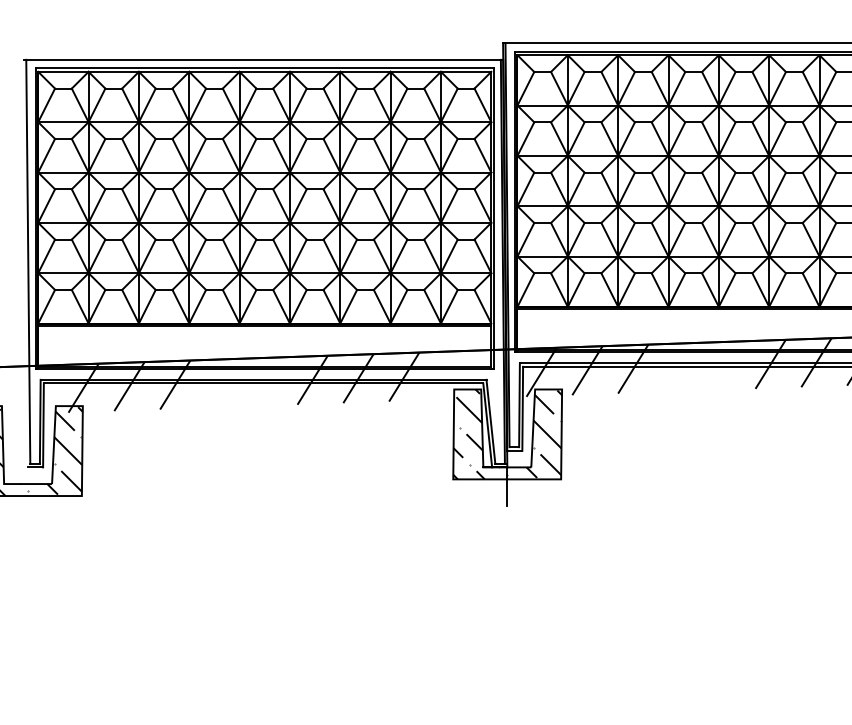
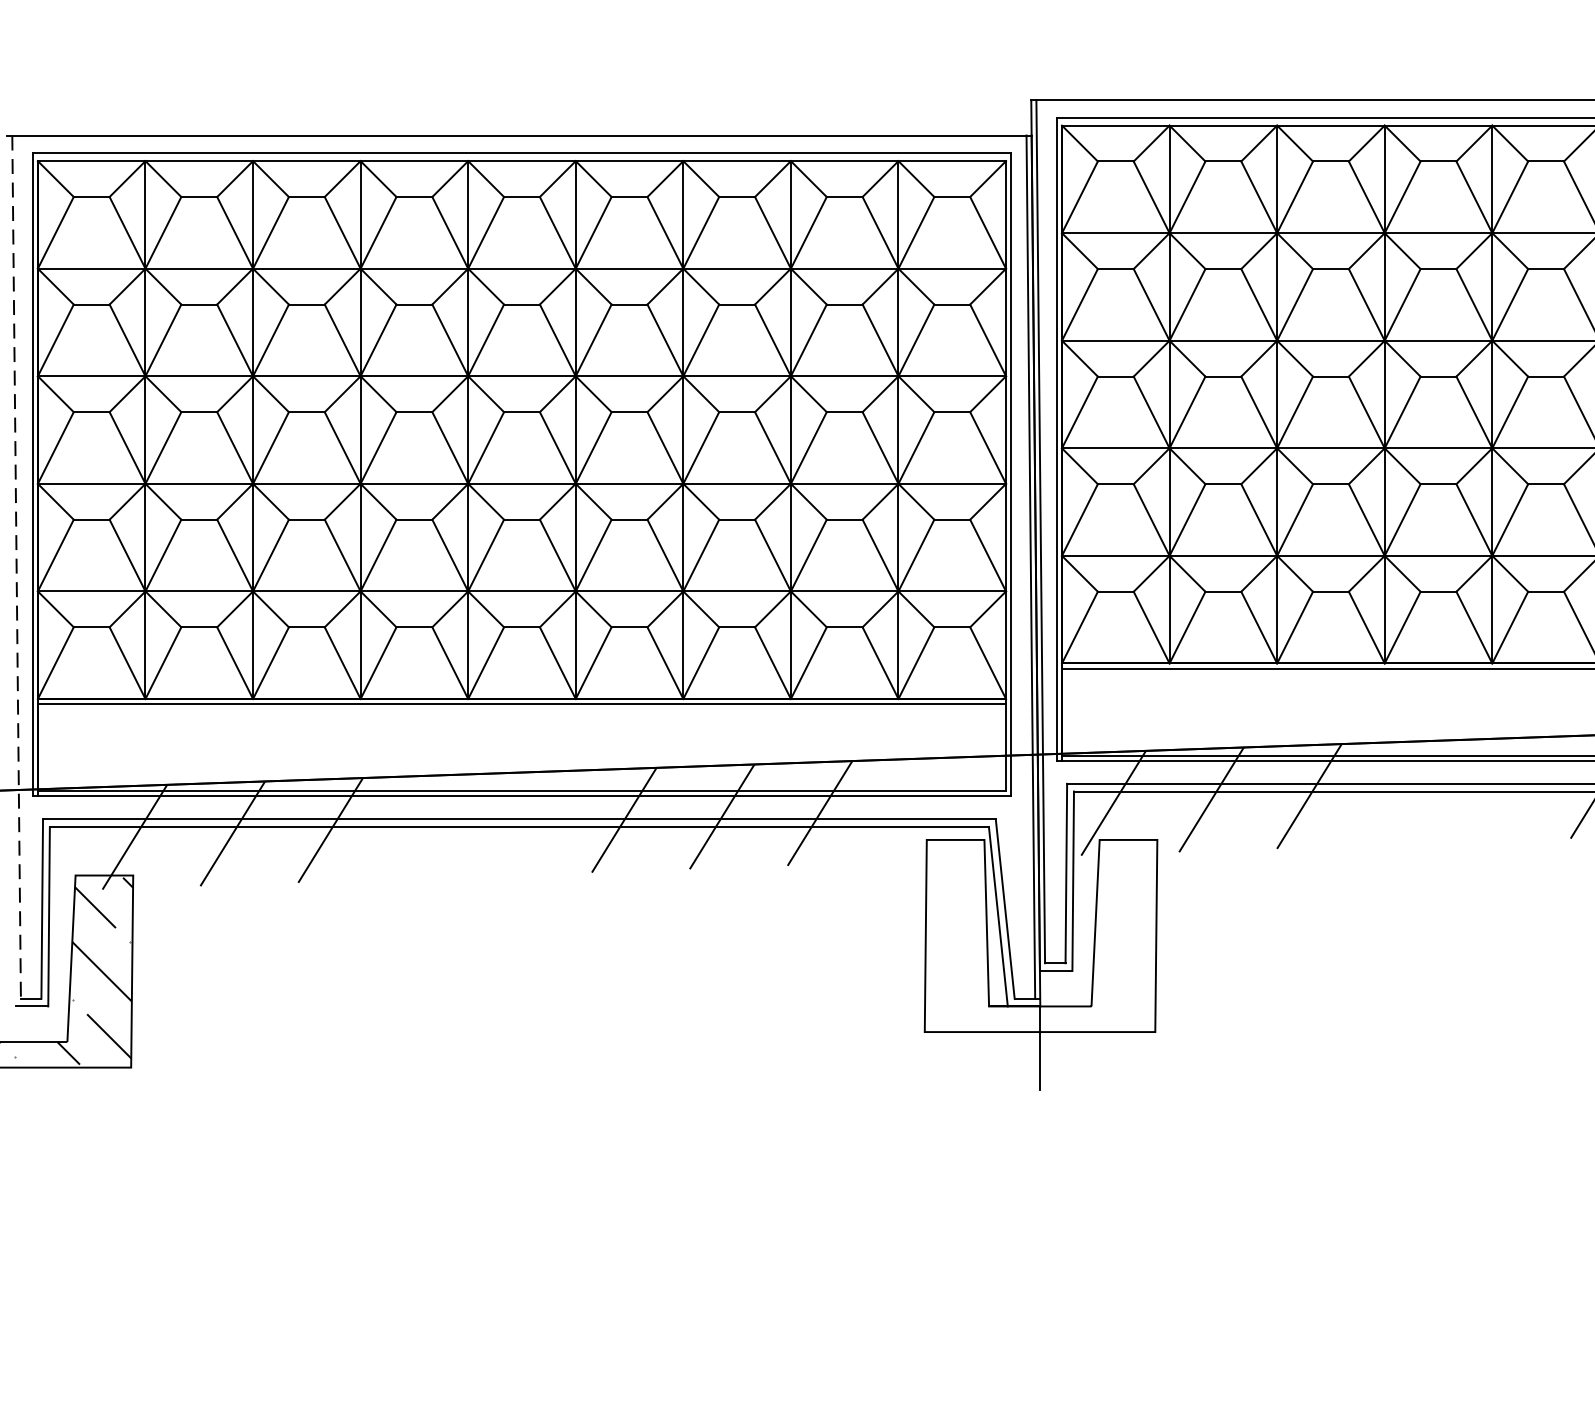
line: (28, 261) -> (17, 566), solid -> dashed
hatch: (507, 434) -> (1040, 936), removed

